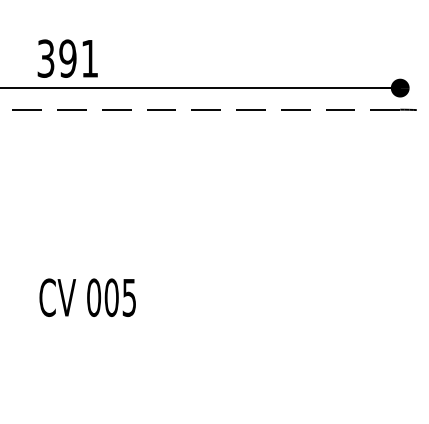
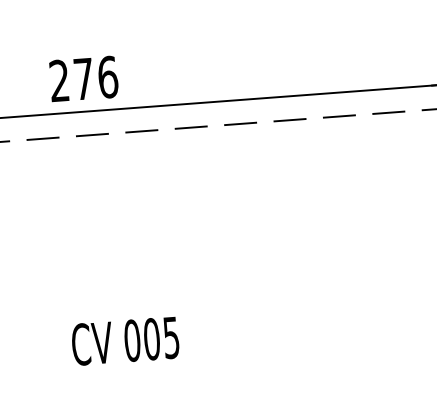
text: (67, 58) -> (83, 78), 391 -> 276

